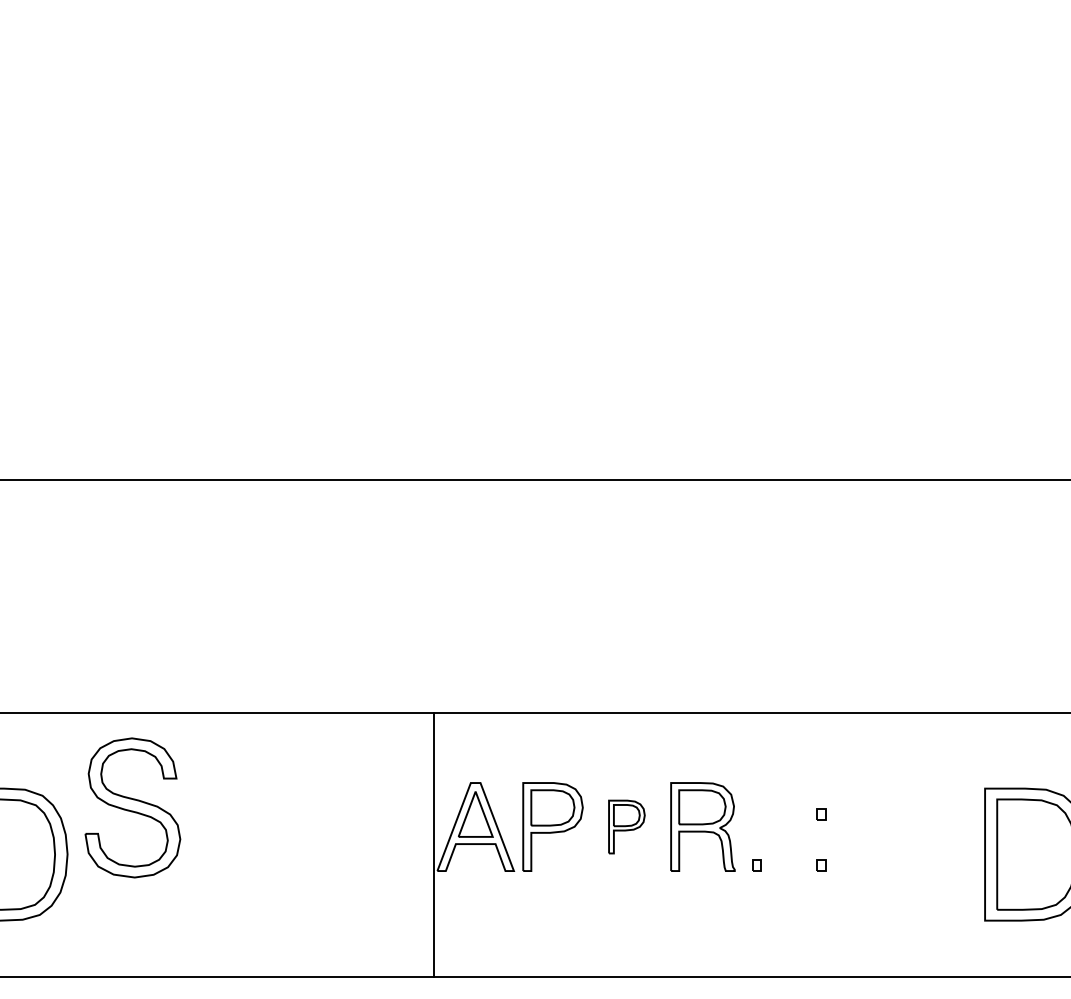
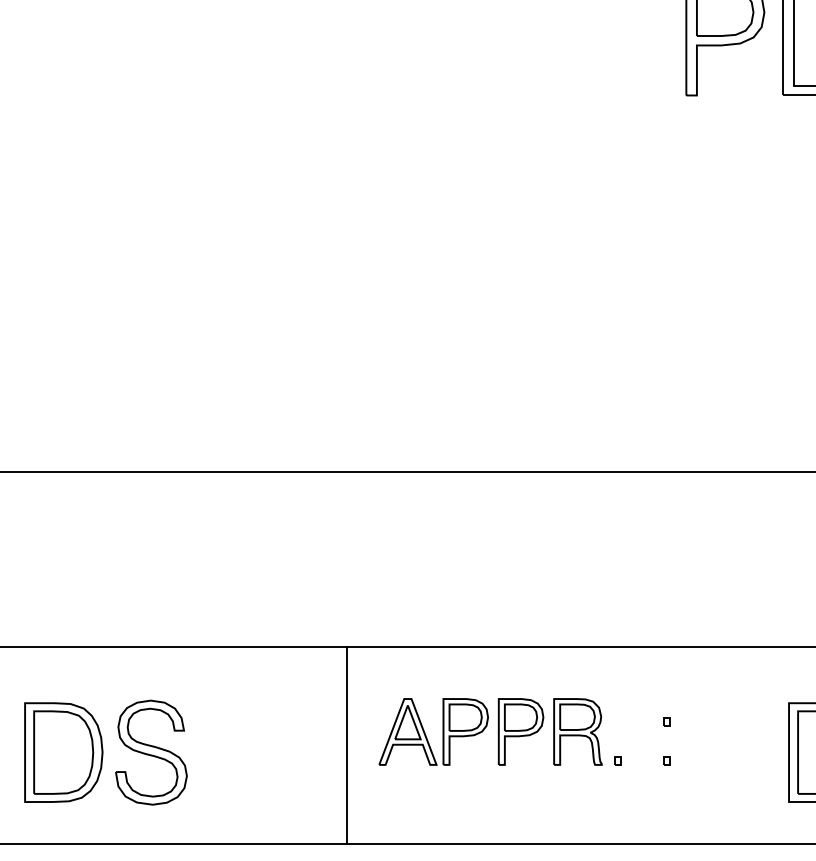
part: (132, 807) -> (151, 752), moved
part: (626, 826) -> (520, 731), size x1.67
line: (433, 845) -> (346, 745), moved

